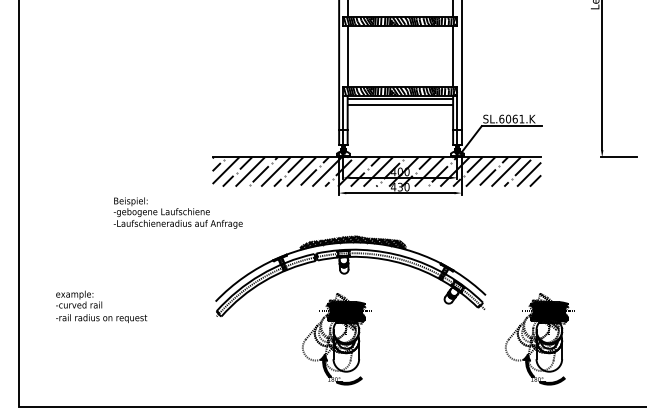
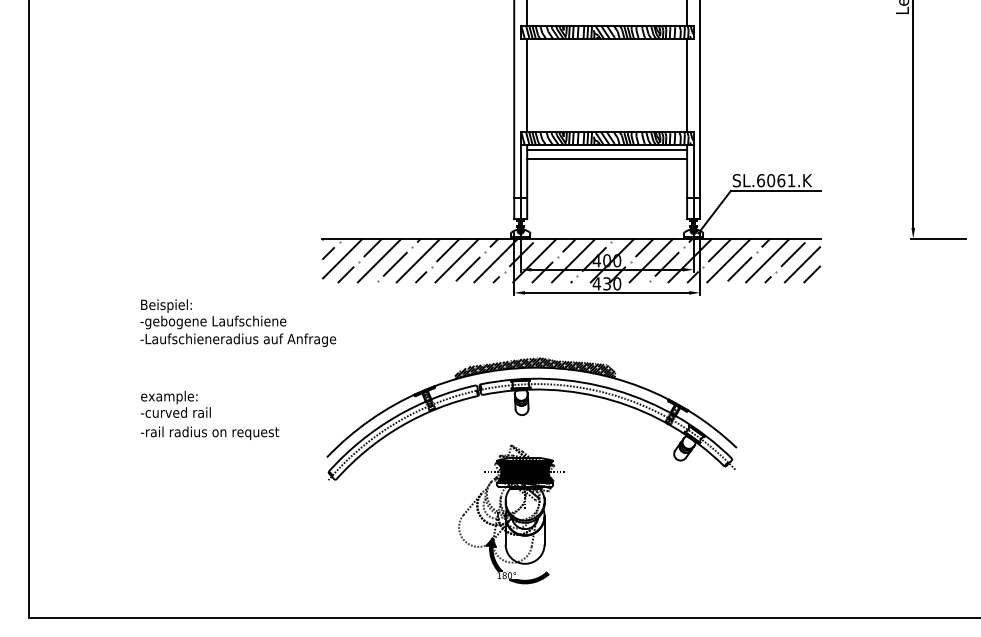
text: (177, 212) -> (237, 322), moved
text: (101, 306) -> (209, 414), moved
part: (539, 339) -> (818, 514), removed

